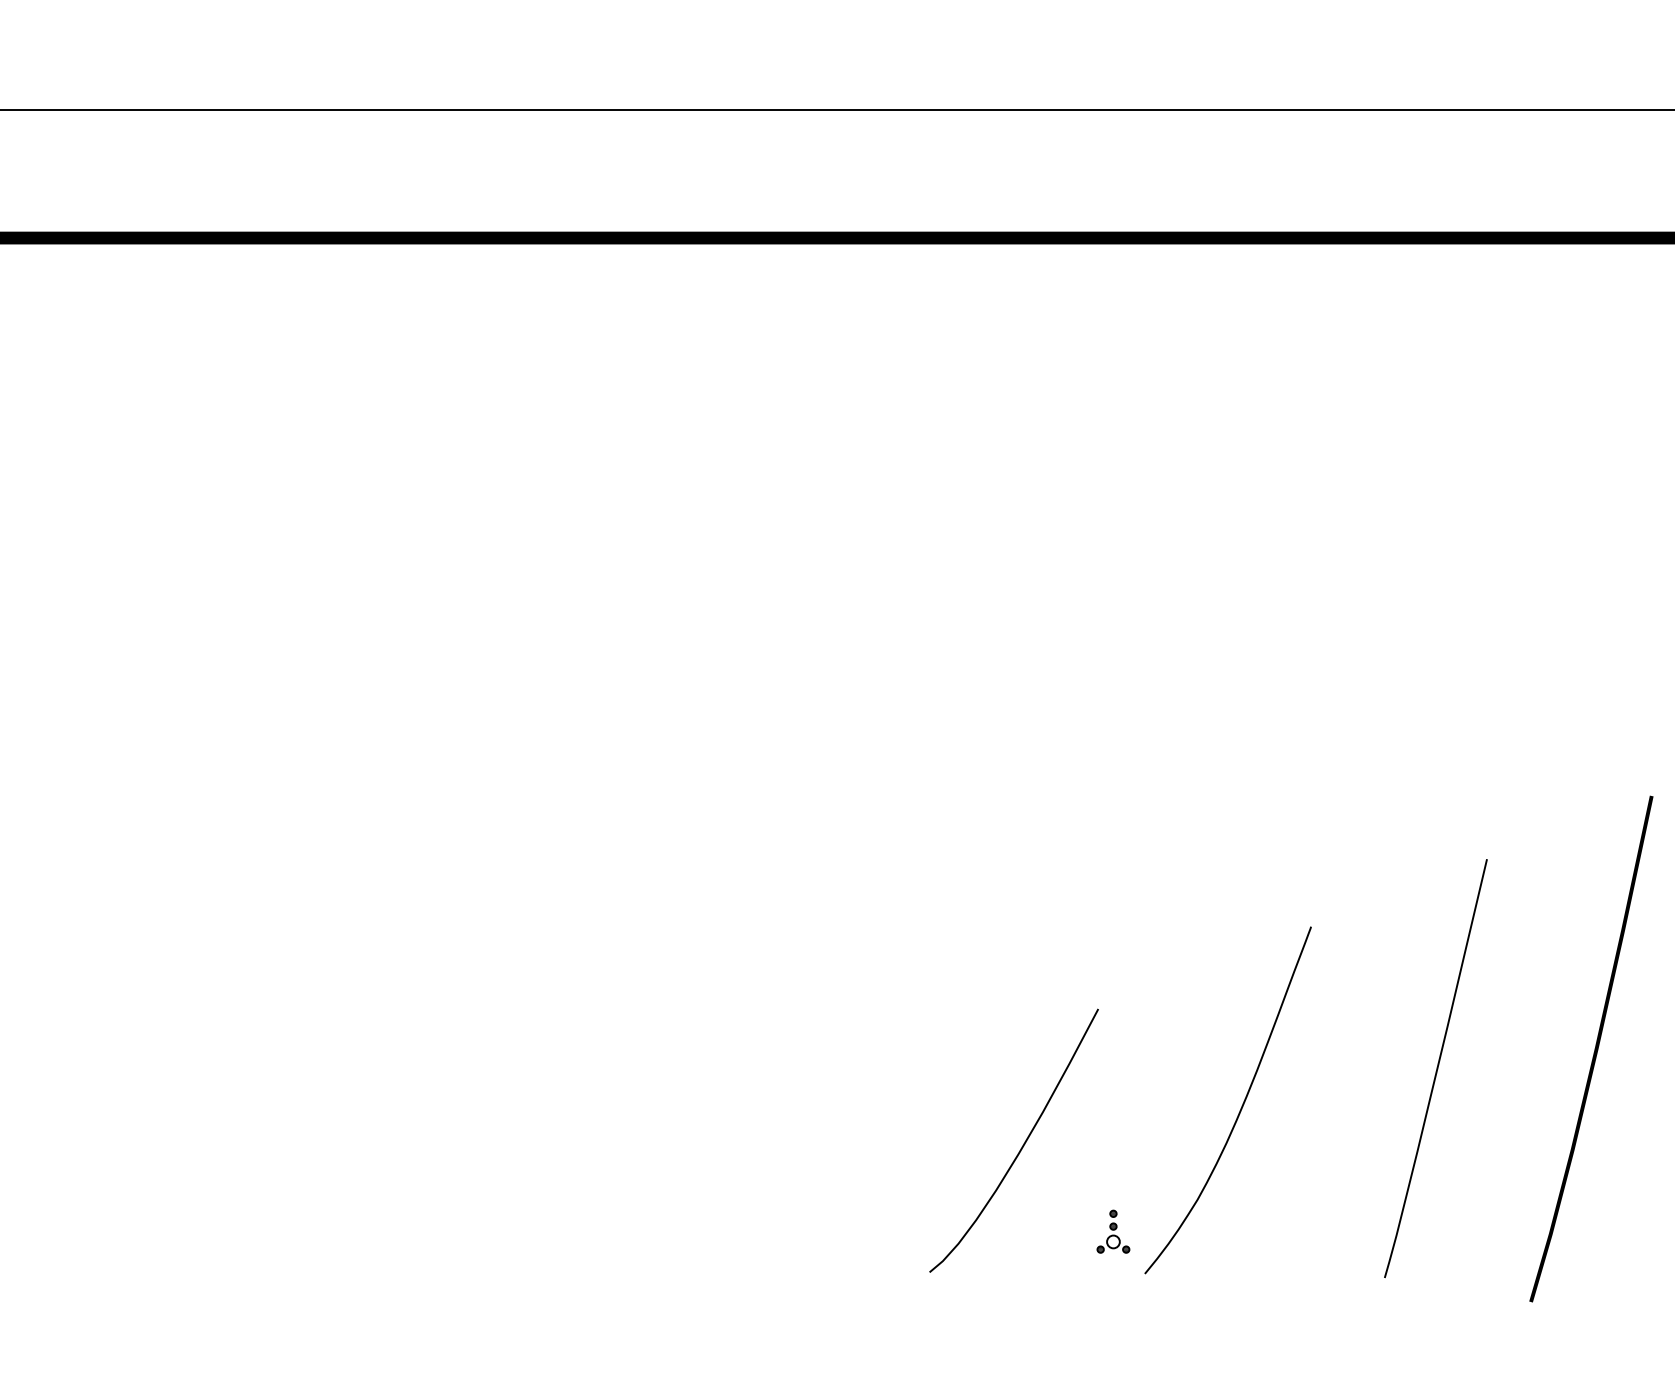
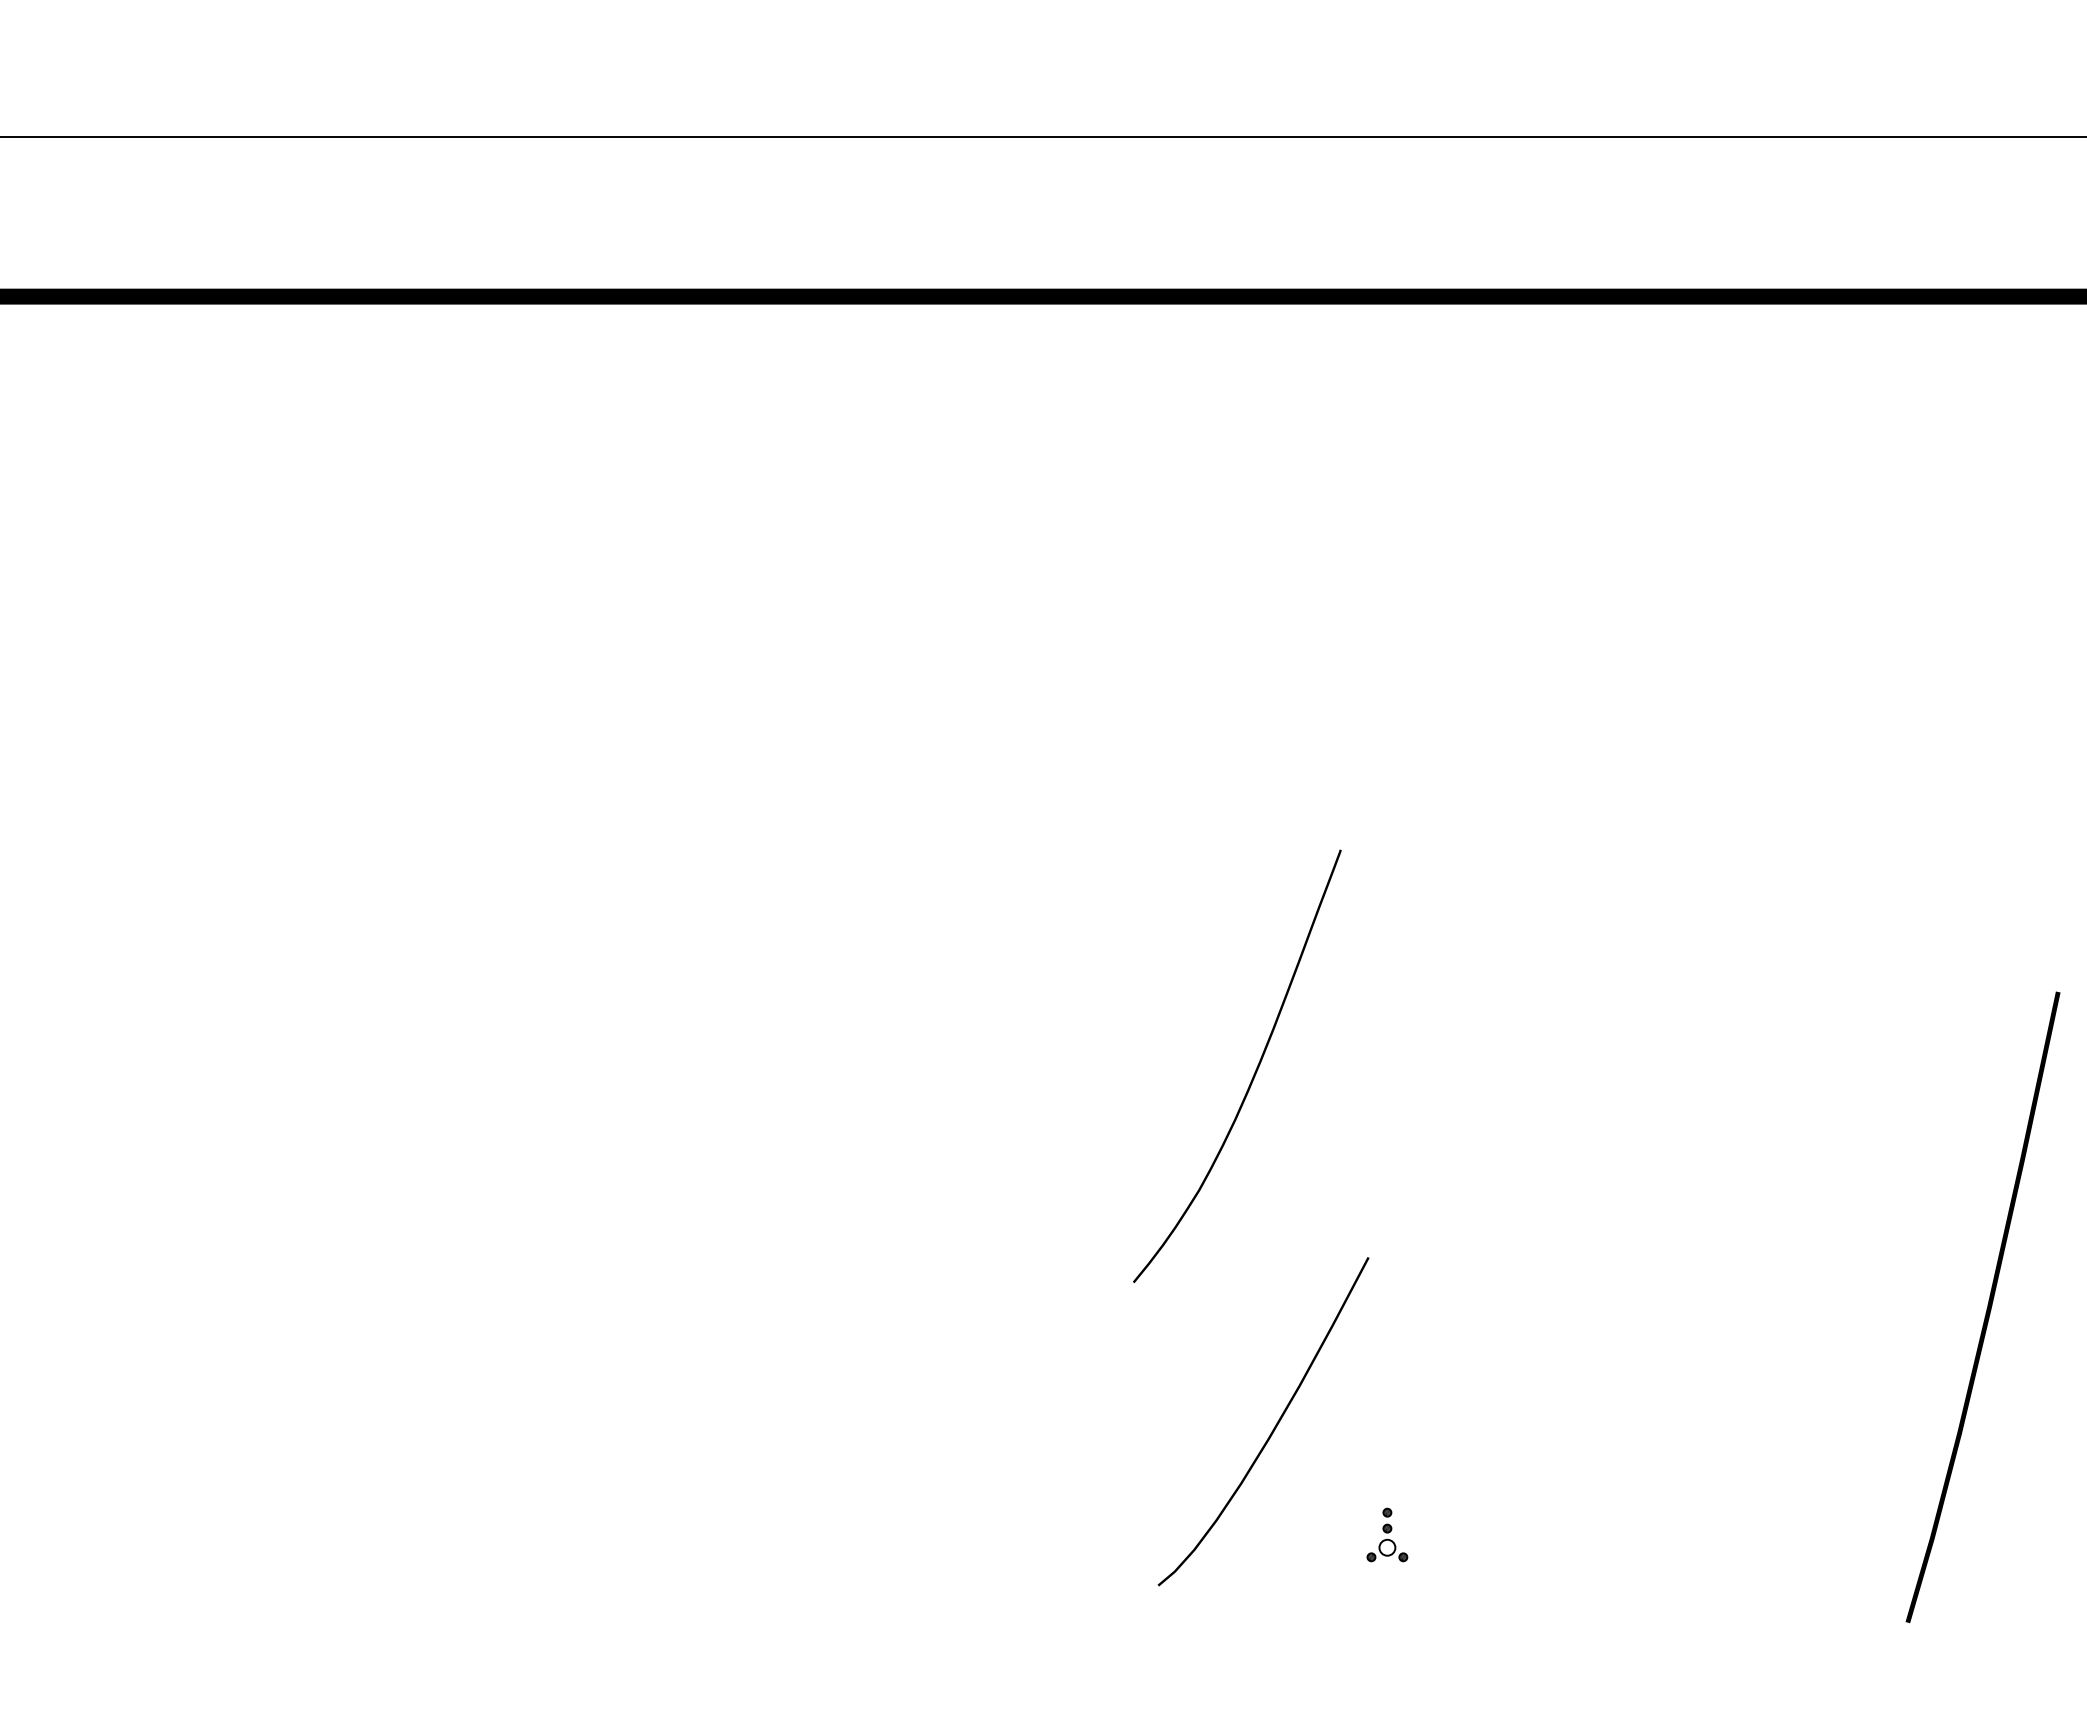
curve: (1436, 1069) -> (1789, 1332), removed
curve: (1241, 1106) -> (1253, 1074), moved

